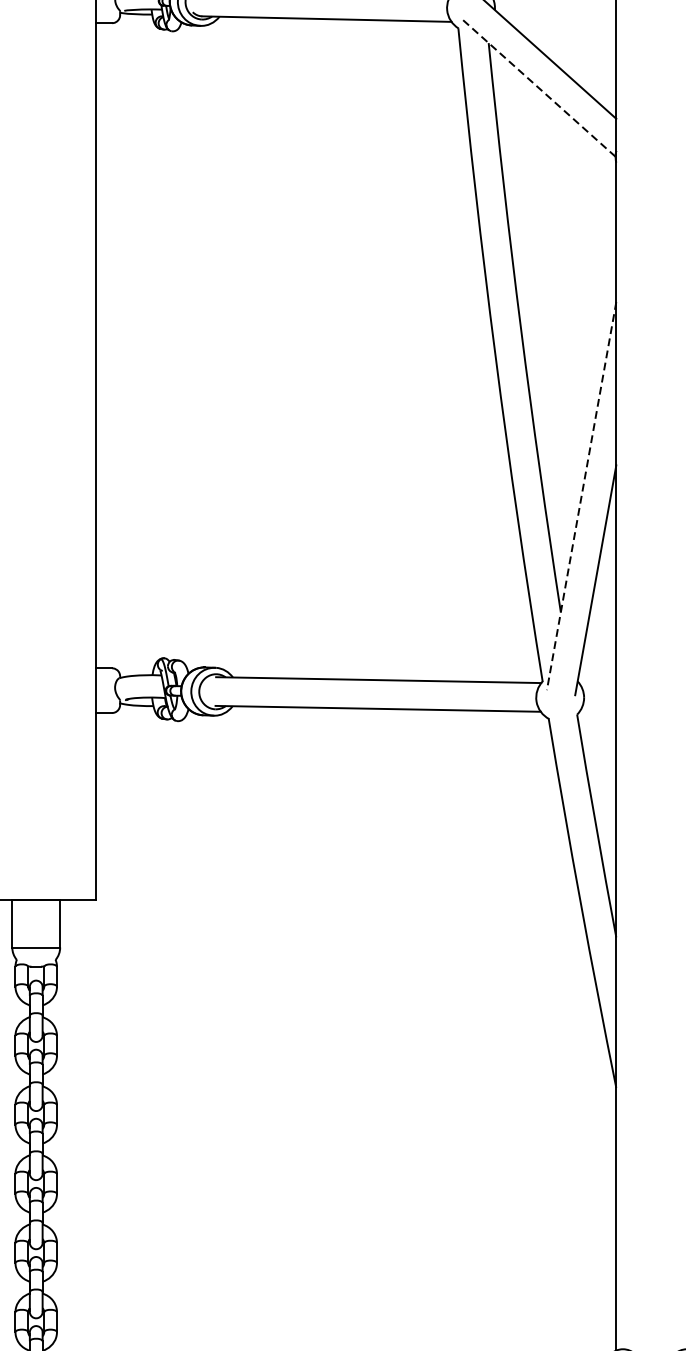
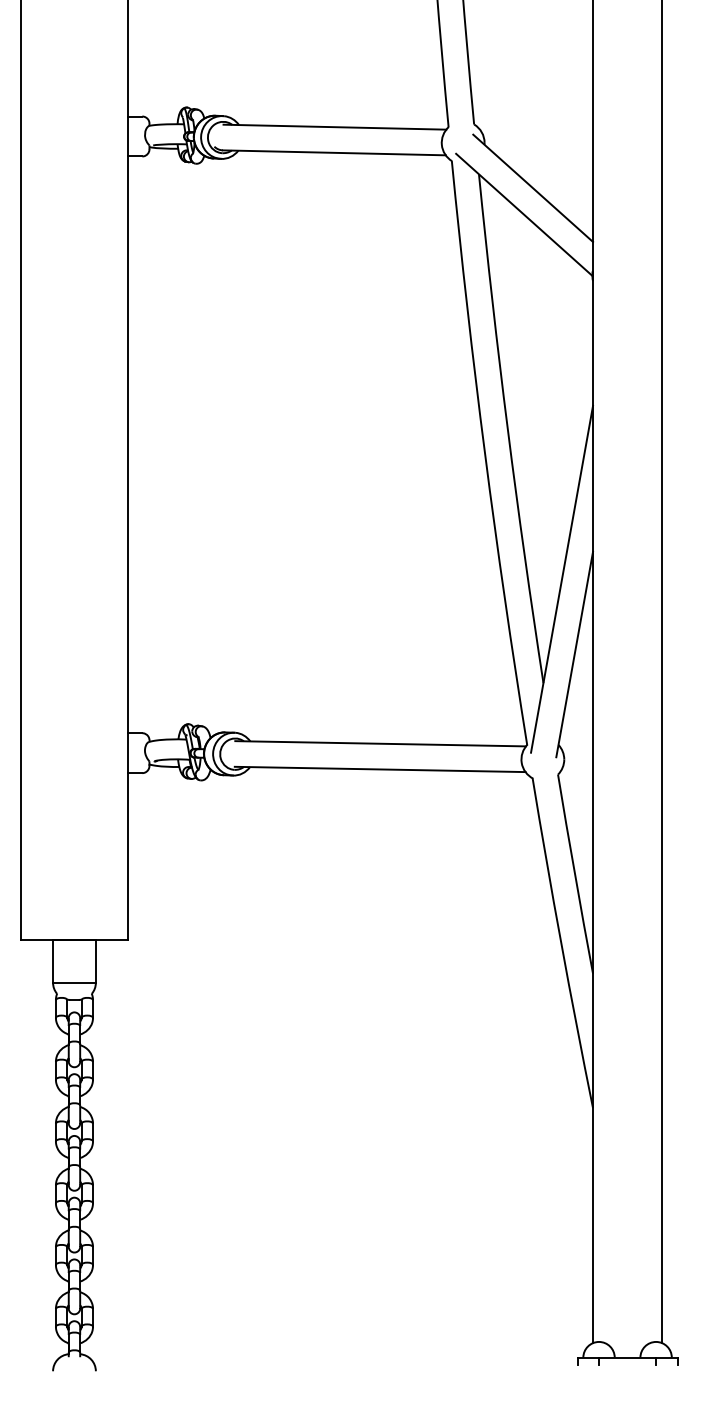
line: (539, 89) -> (524, 215), dashed -> solid
line: (581, 496) -> (561, 579), dashed -> solid

